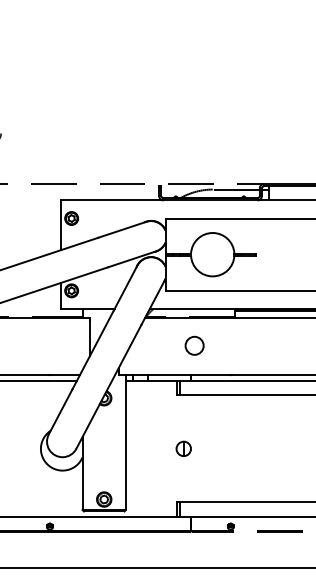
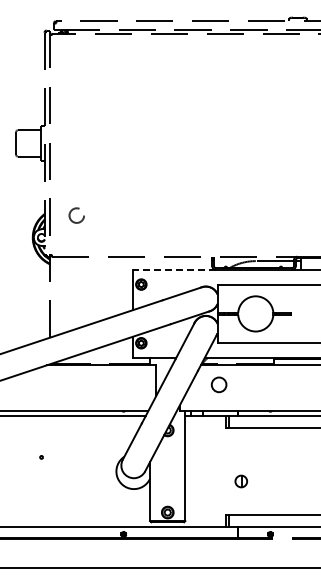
line: (112, 199) -> (174, 269), solid -> dashed
circle: (193, 345) -> (218, 384), moved
part: (184, 448) -> (241, 481), moved

